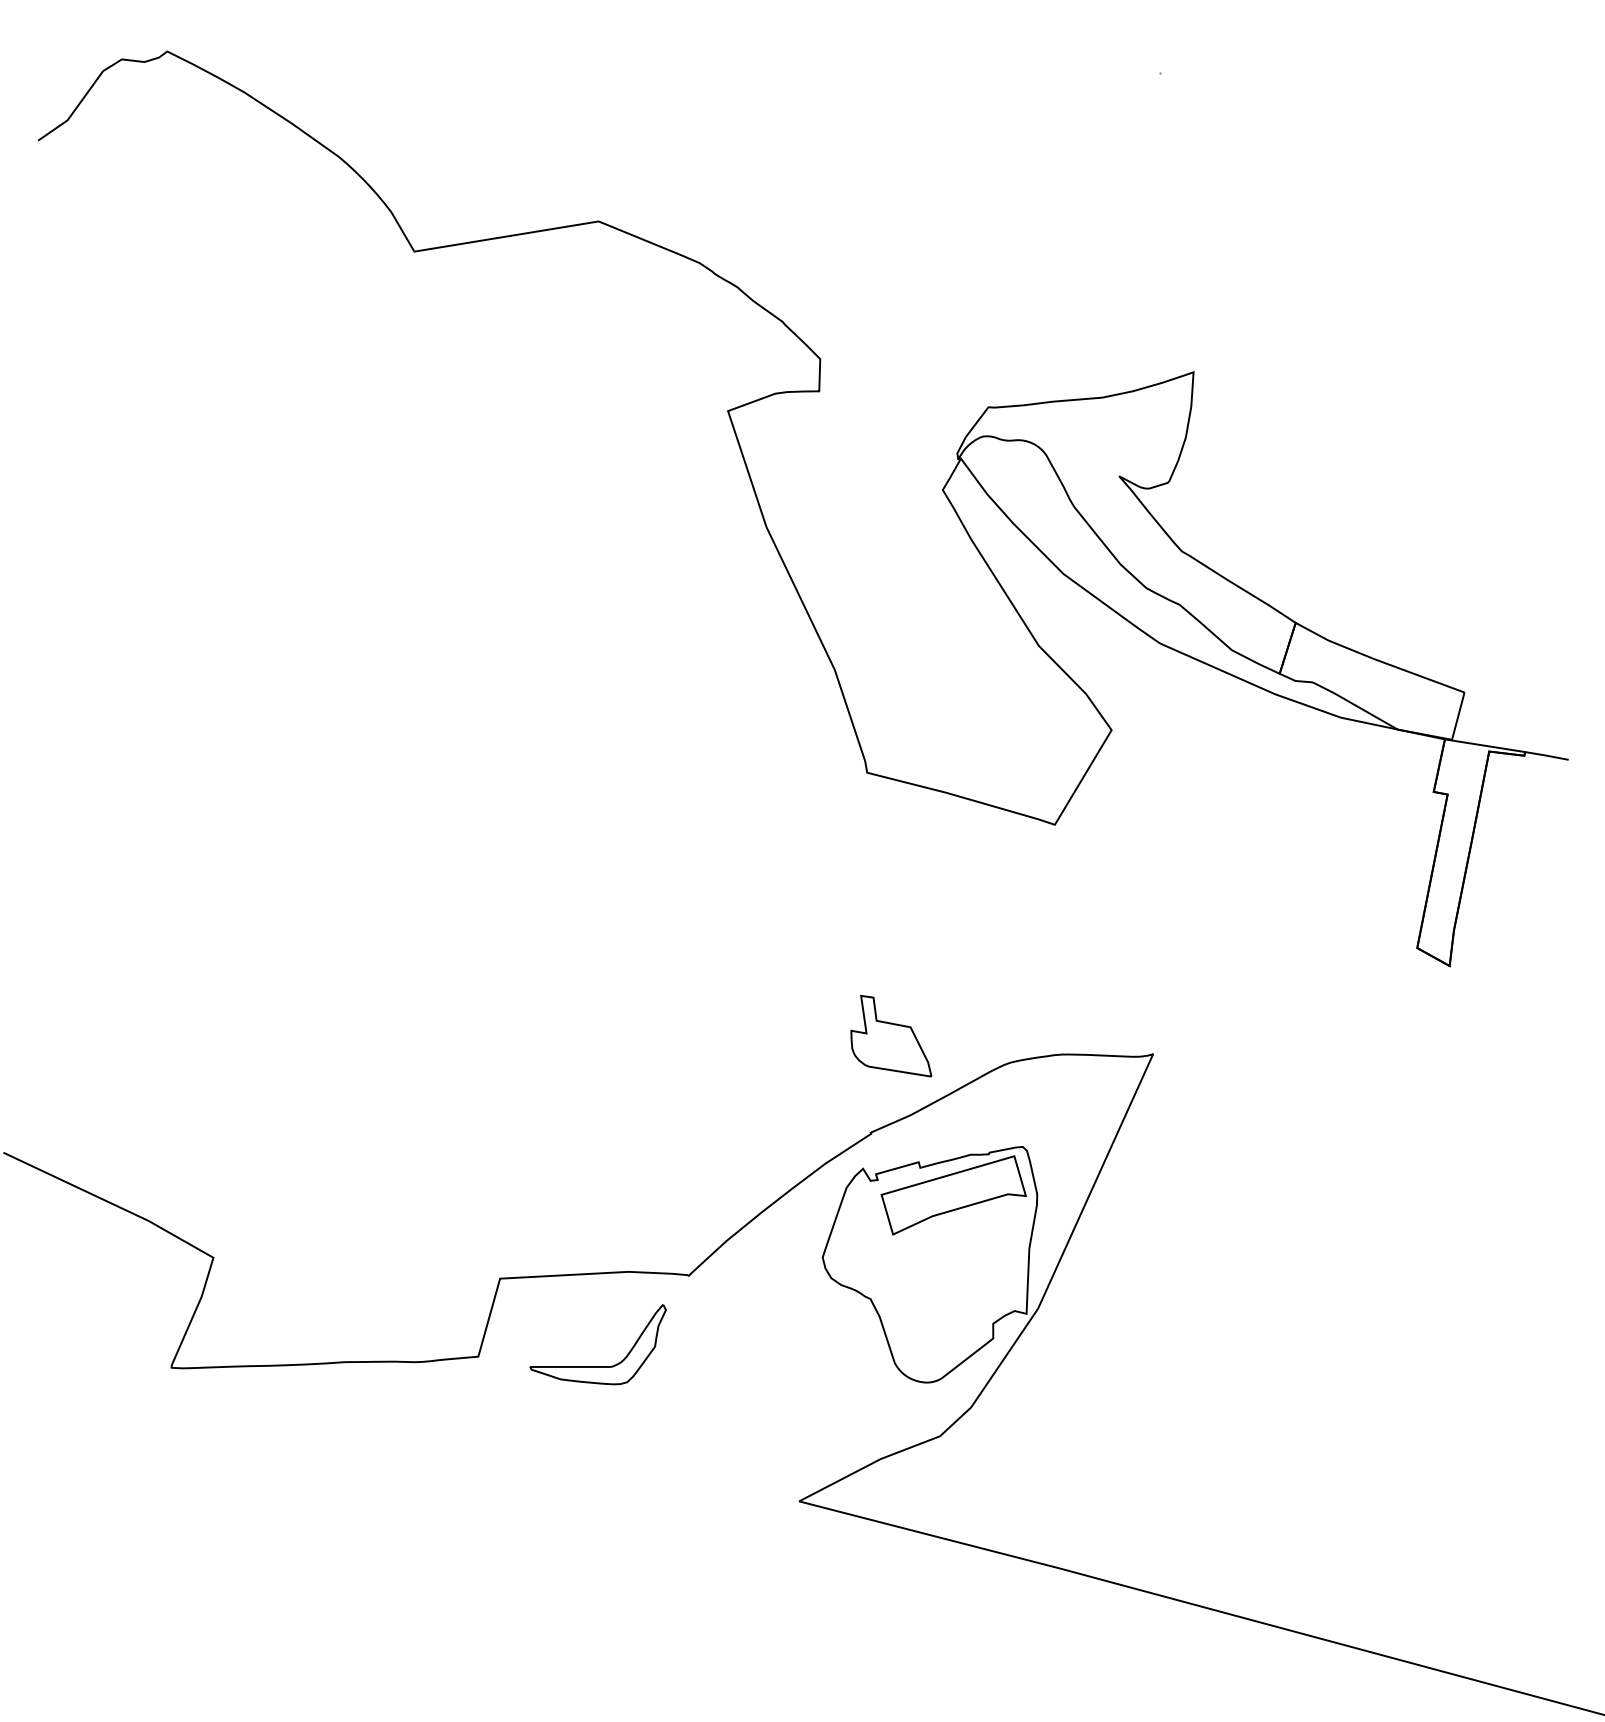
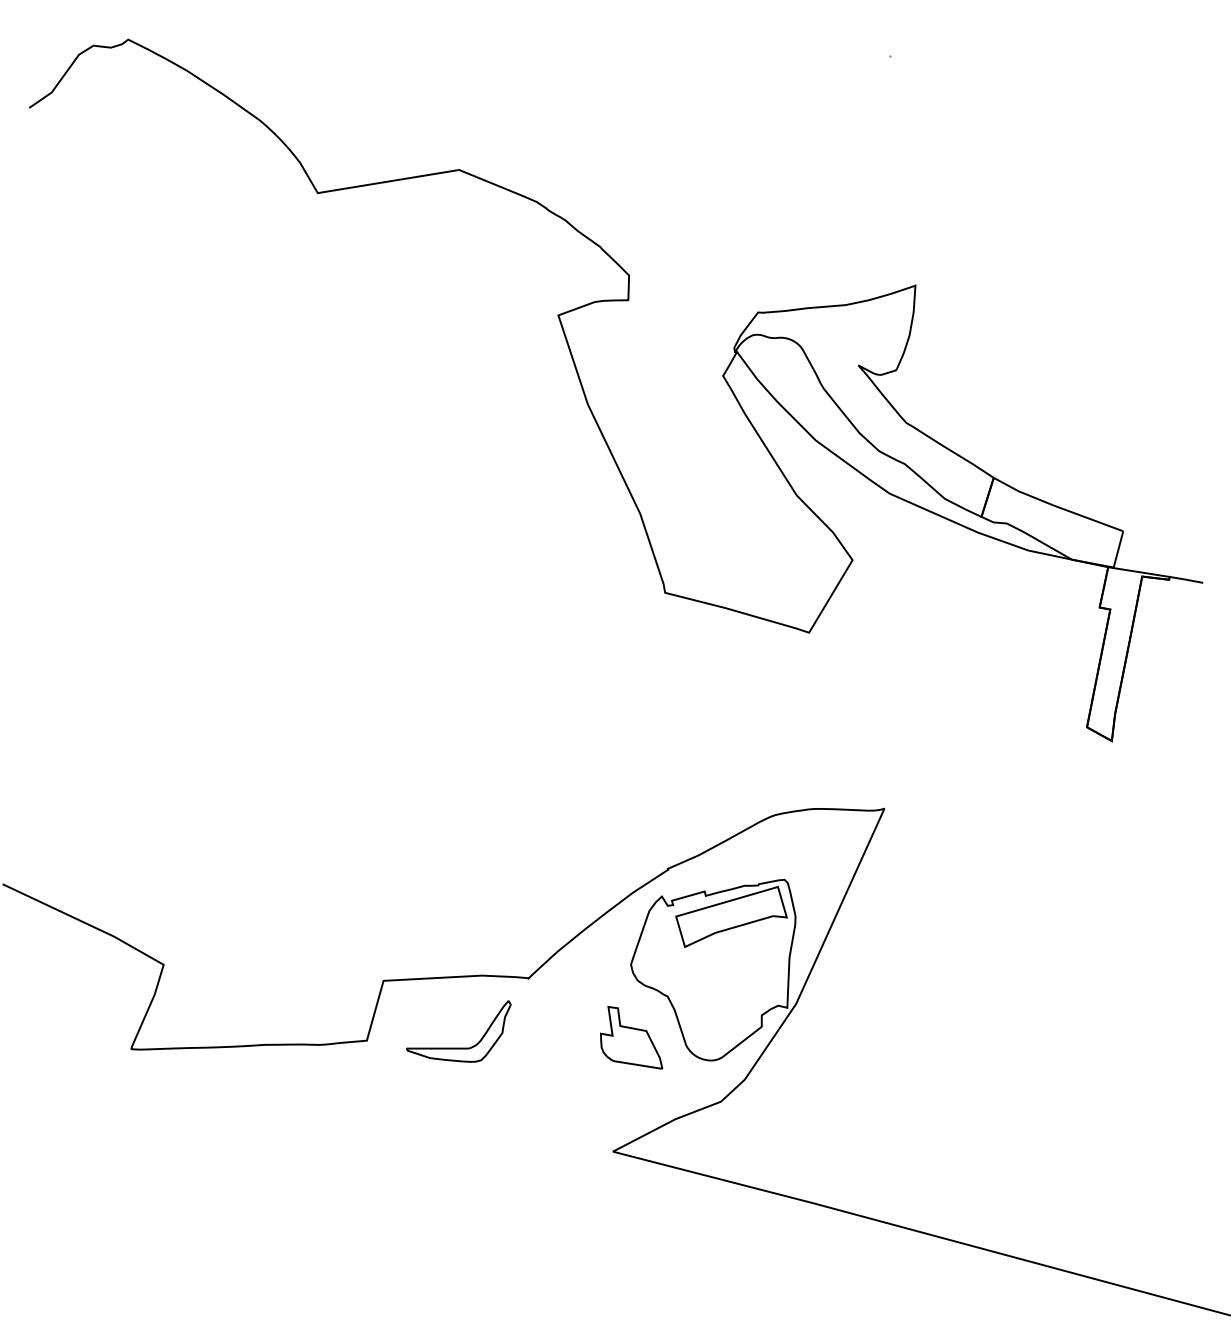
part: (891, 1035) -> (631, 1037), moved

